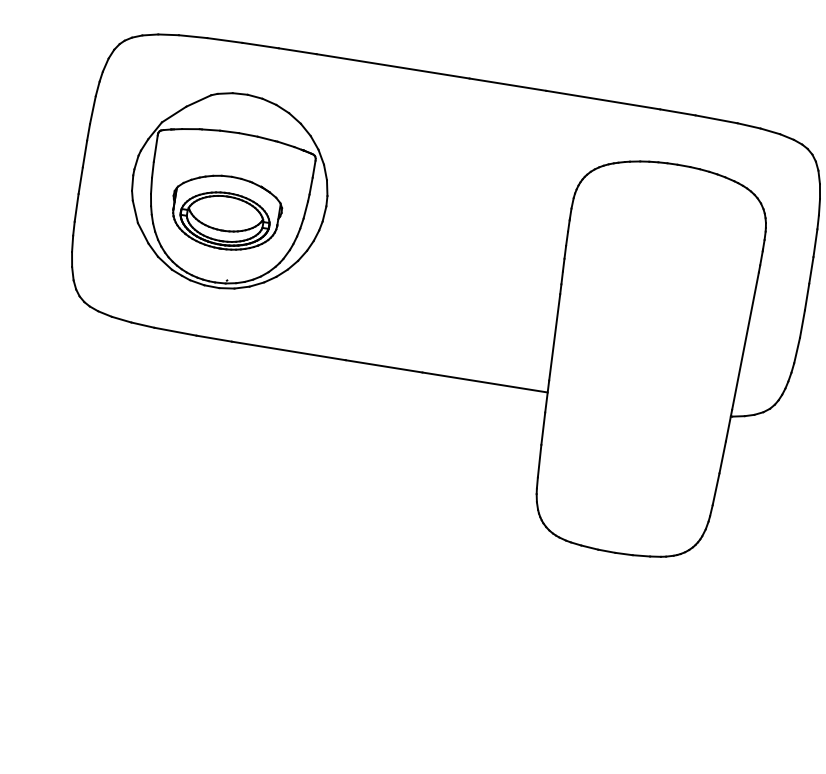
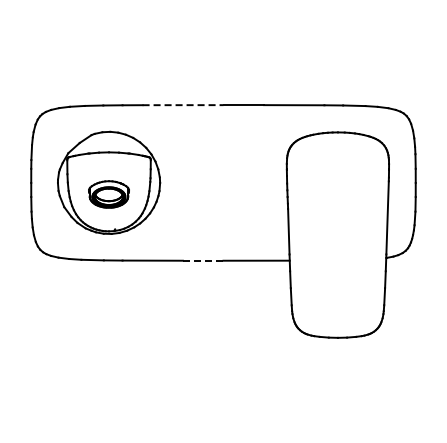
line: (393, 67) -> (183, 105), solid -> dashed
part: (225, 212) -> (108, 194), size x0.7
line: (384, 366) -> (203, 260), solid -> dashed

